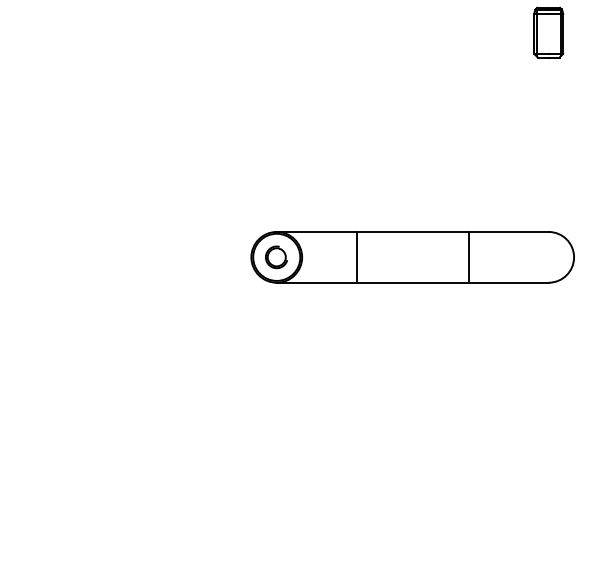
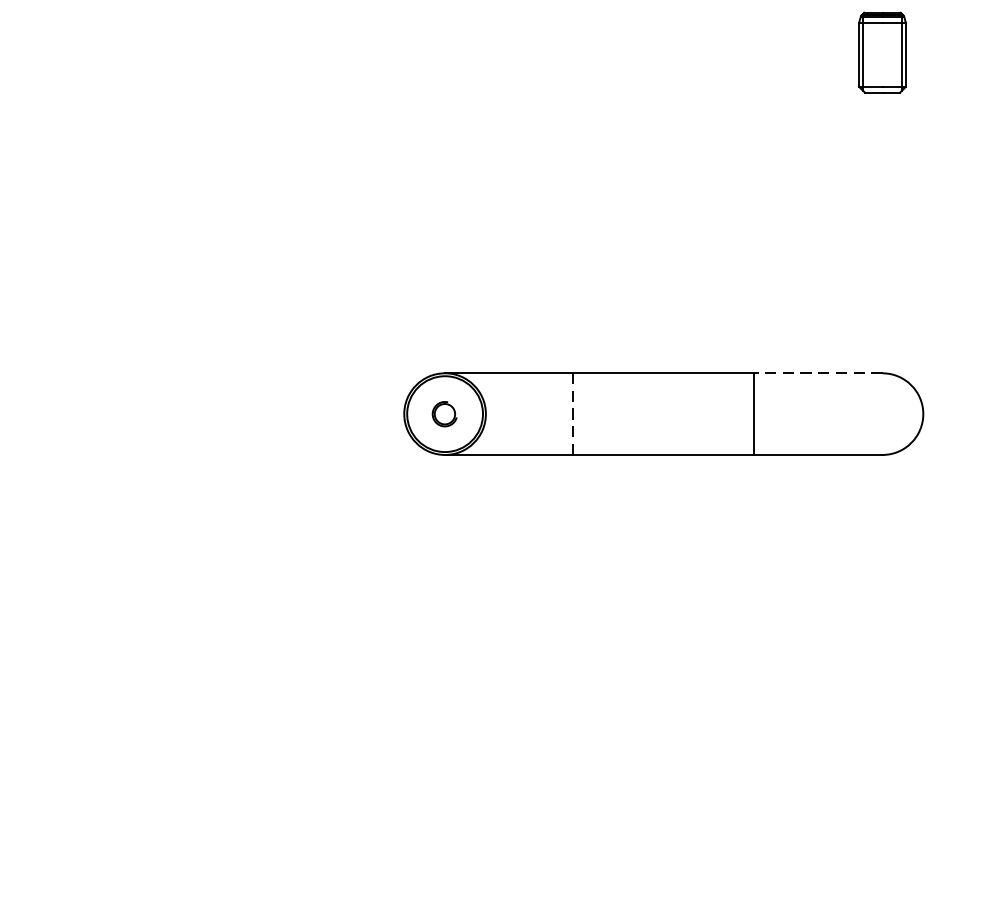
line: (508, 231) -> (817, 372), solid -> dashed
line: (356, 256) -> (573, 412), solid -> dashed
part: (276, 257) -> (444, 414), size x0.7

